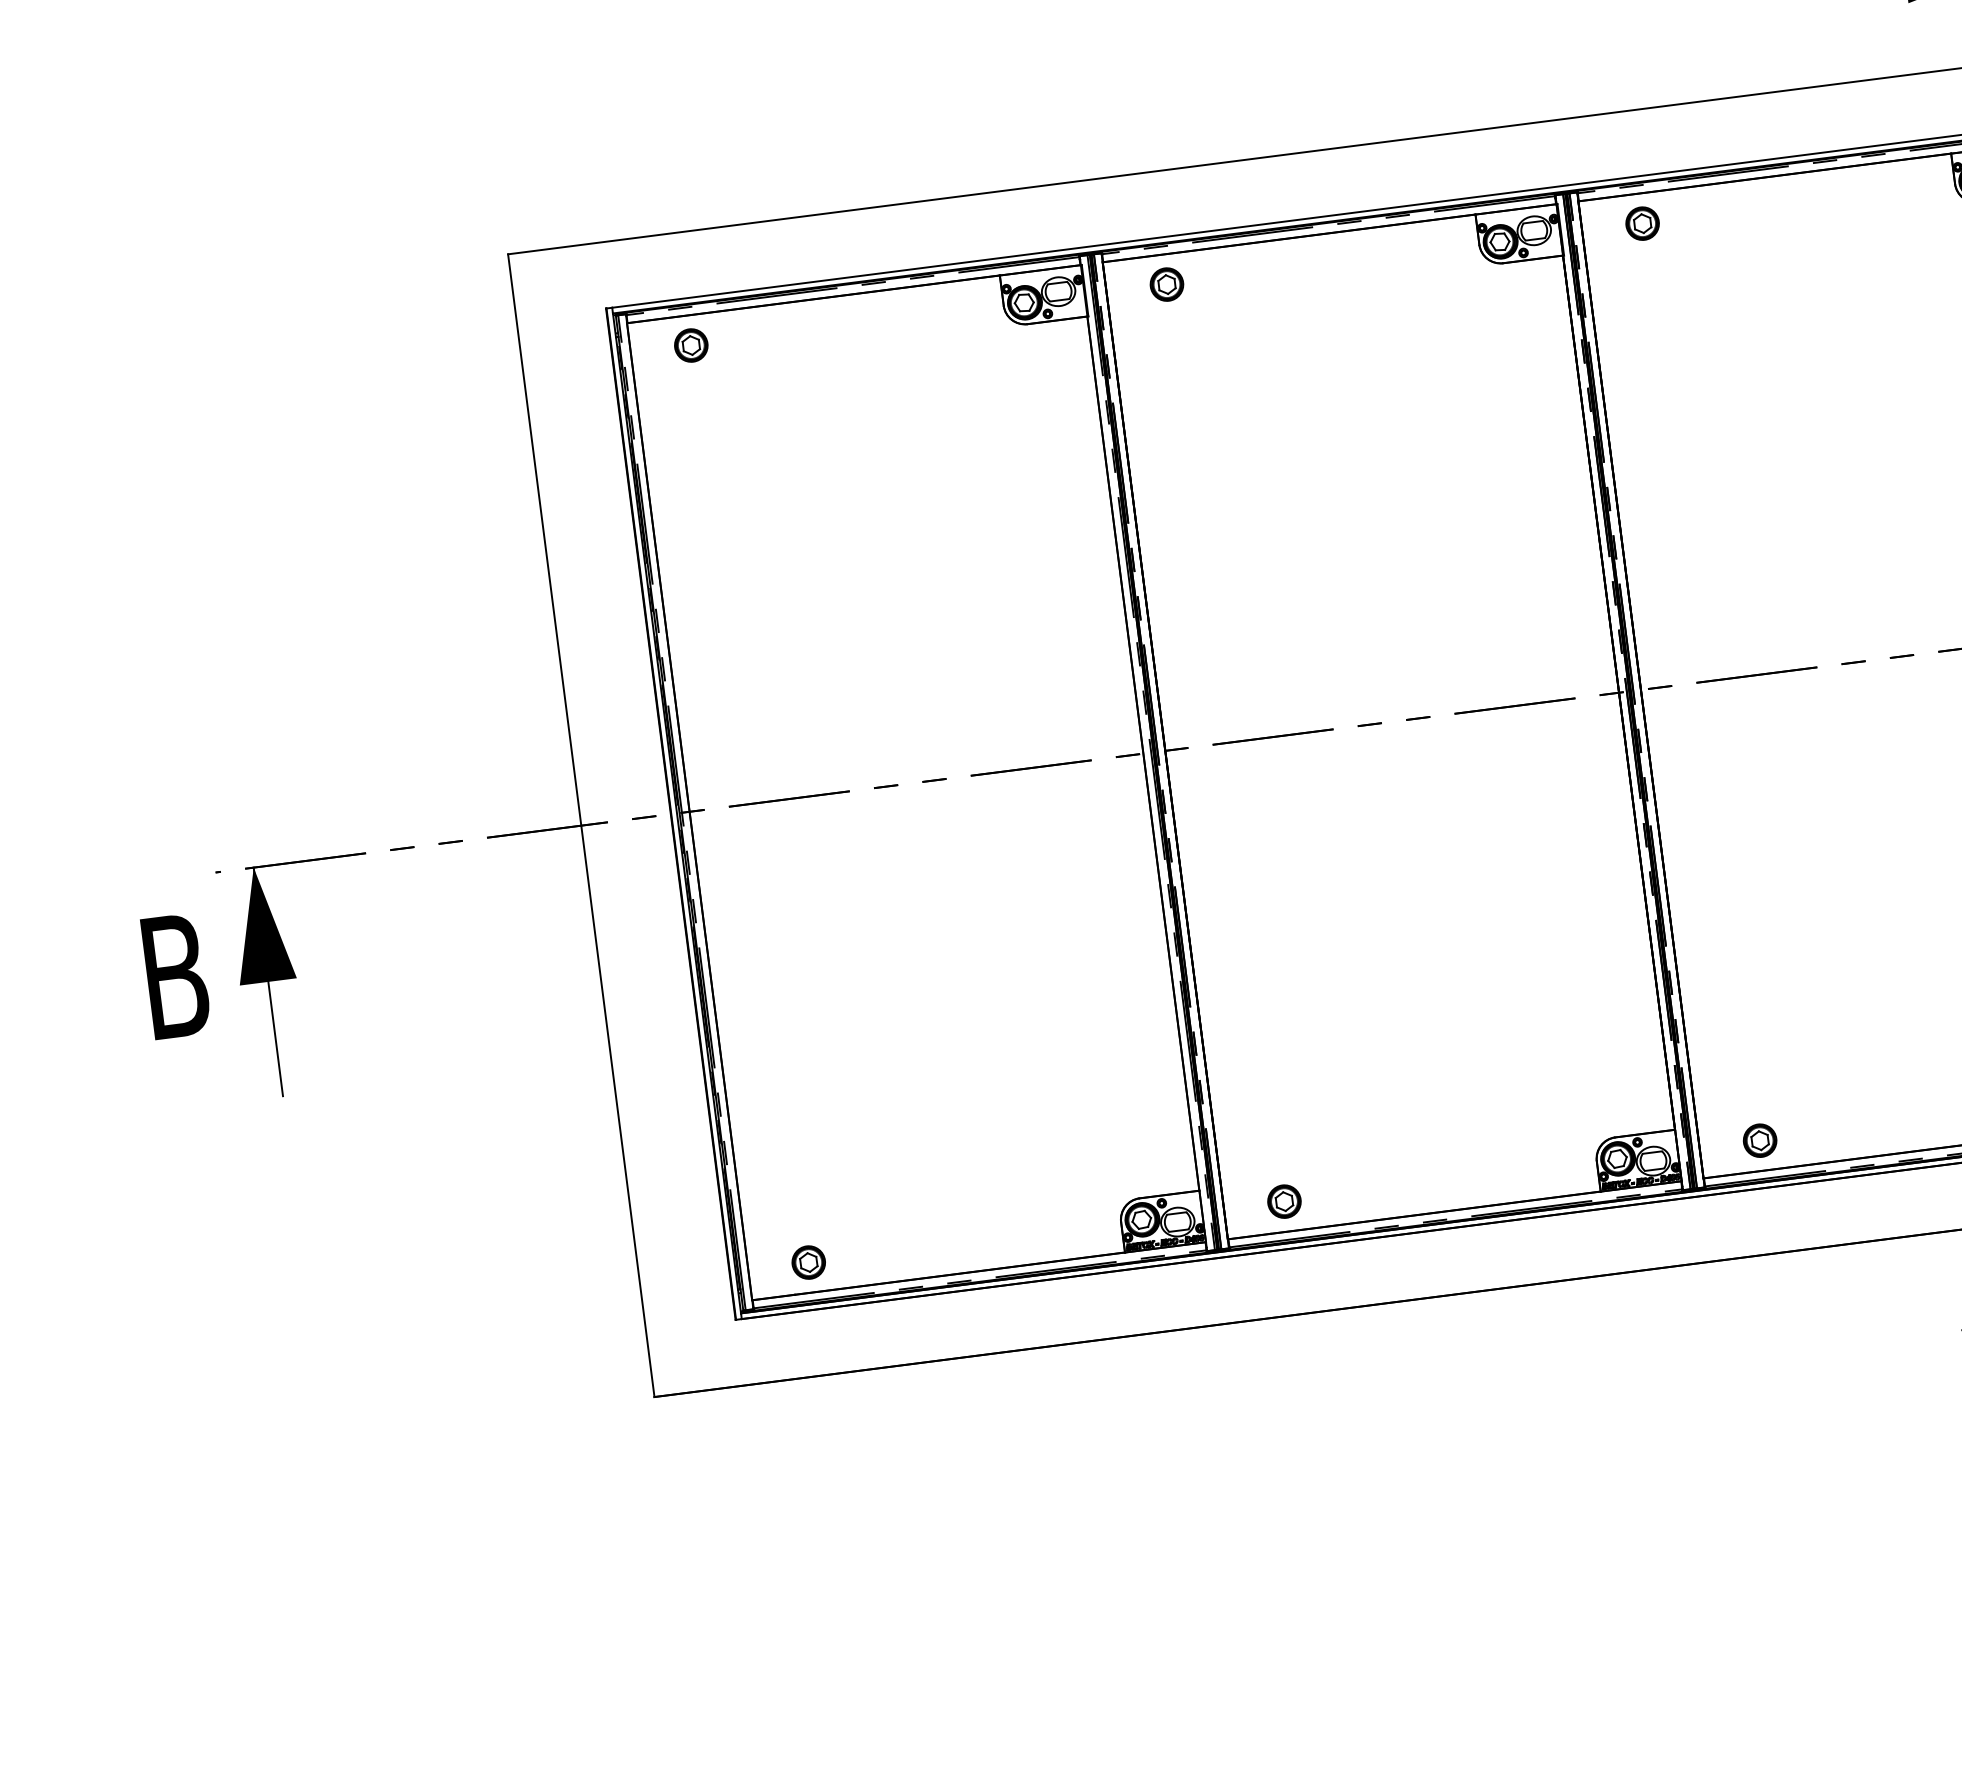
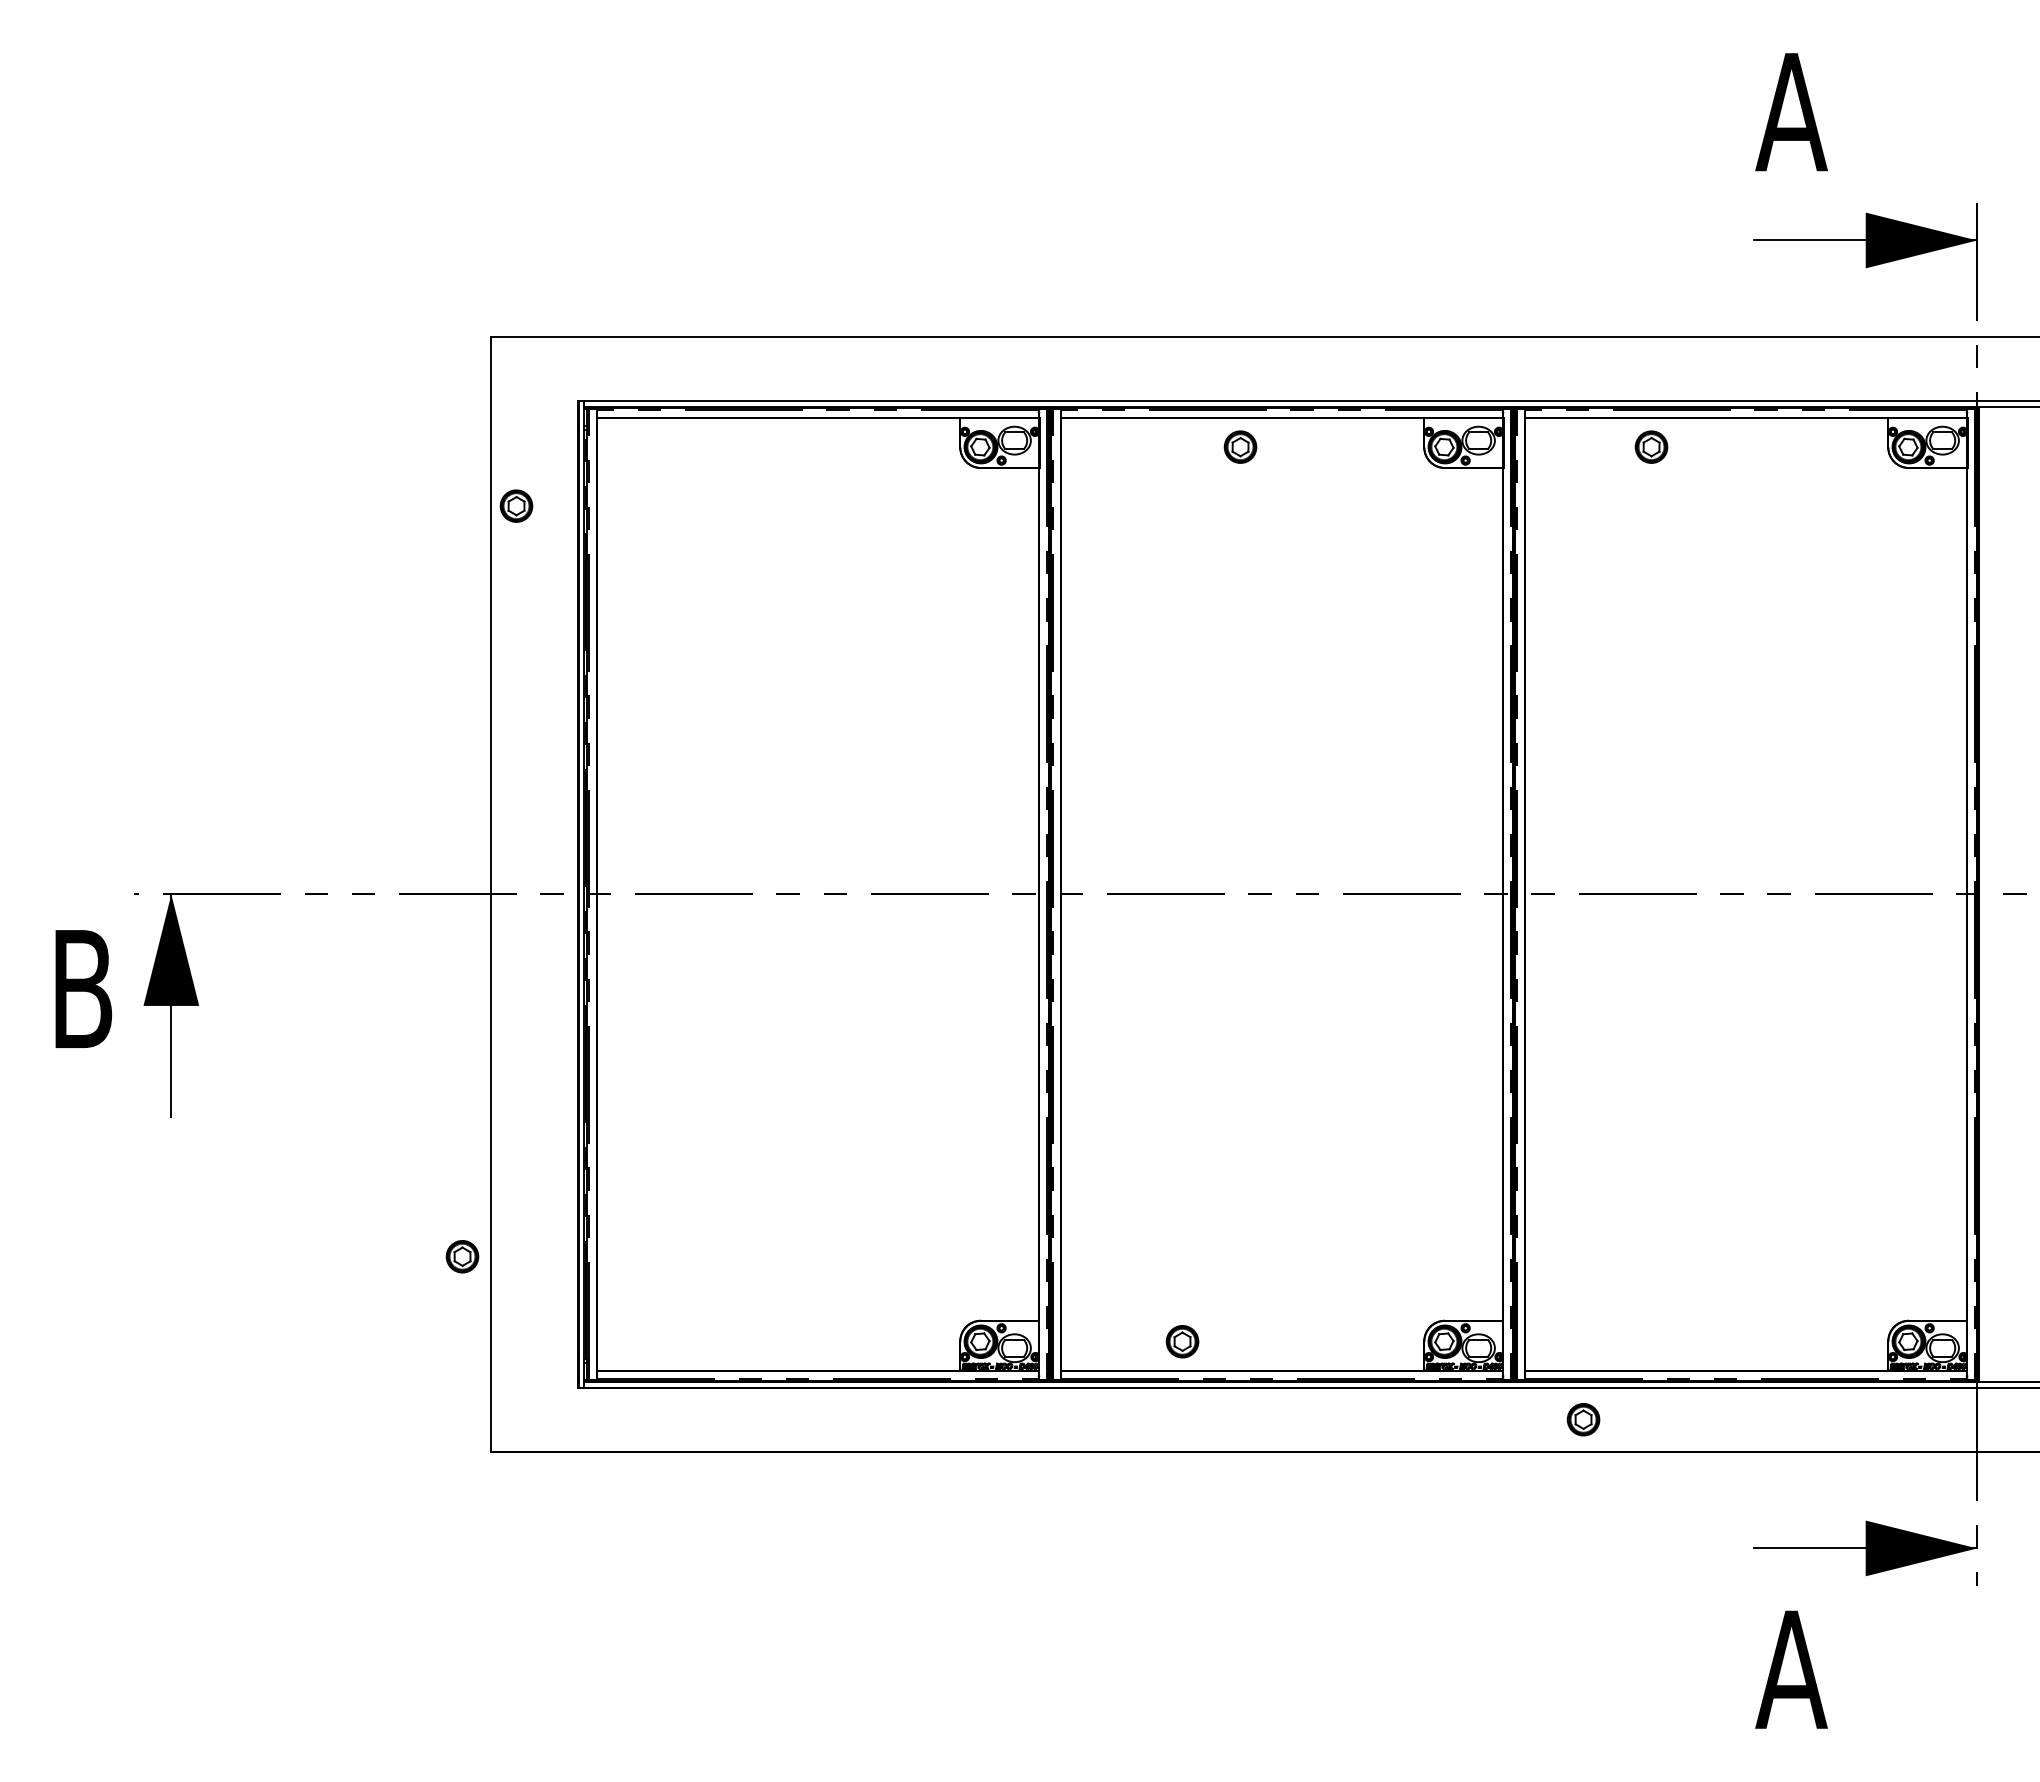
part: (1642, 222) -> (1651, 446), moved
part: (1166, 283) -> (1240, 446), moved
part: (691, 344) -> (516, 505), moved
part: (1760, 1140) -> (1583, 1419), moved
part: (1284, 1201) -> (1182, 1341), moved
part: (808, 1262) -> (462, 1256), moved

